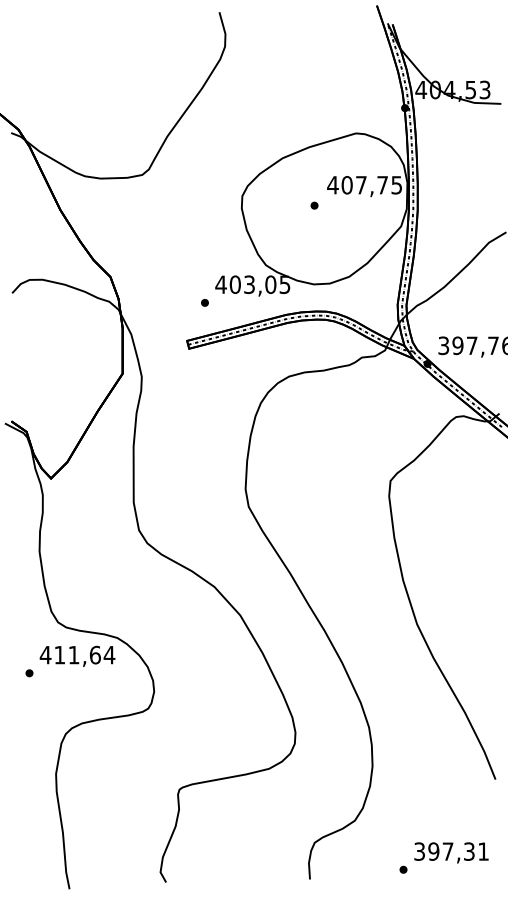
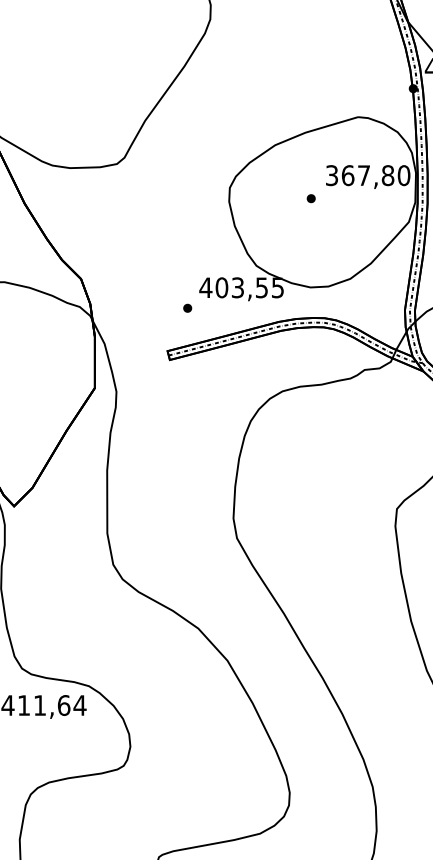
text: (364, 185) -> (367, 175), 407,75 -> 367,80
text: (270, 284) -> (261, 287), 403,05 -> 403,55

